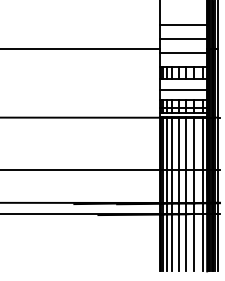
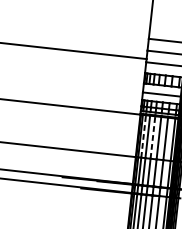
line: (167, 143) -> (143, 136), solid -> dashed
line: (178, 143) -> (152, 137), solid -> dashed

